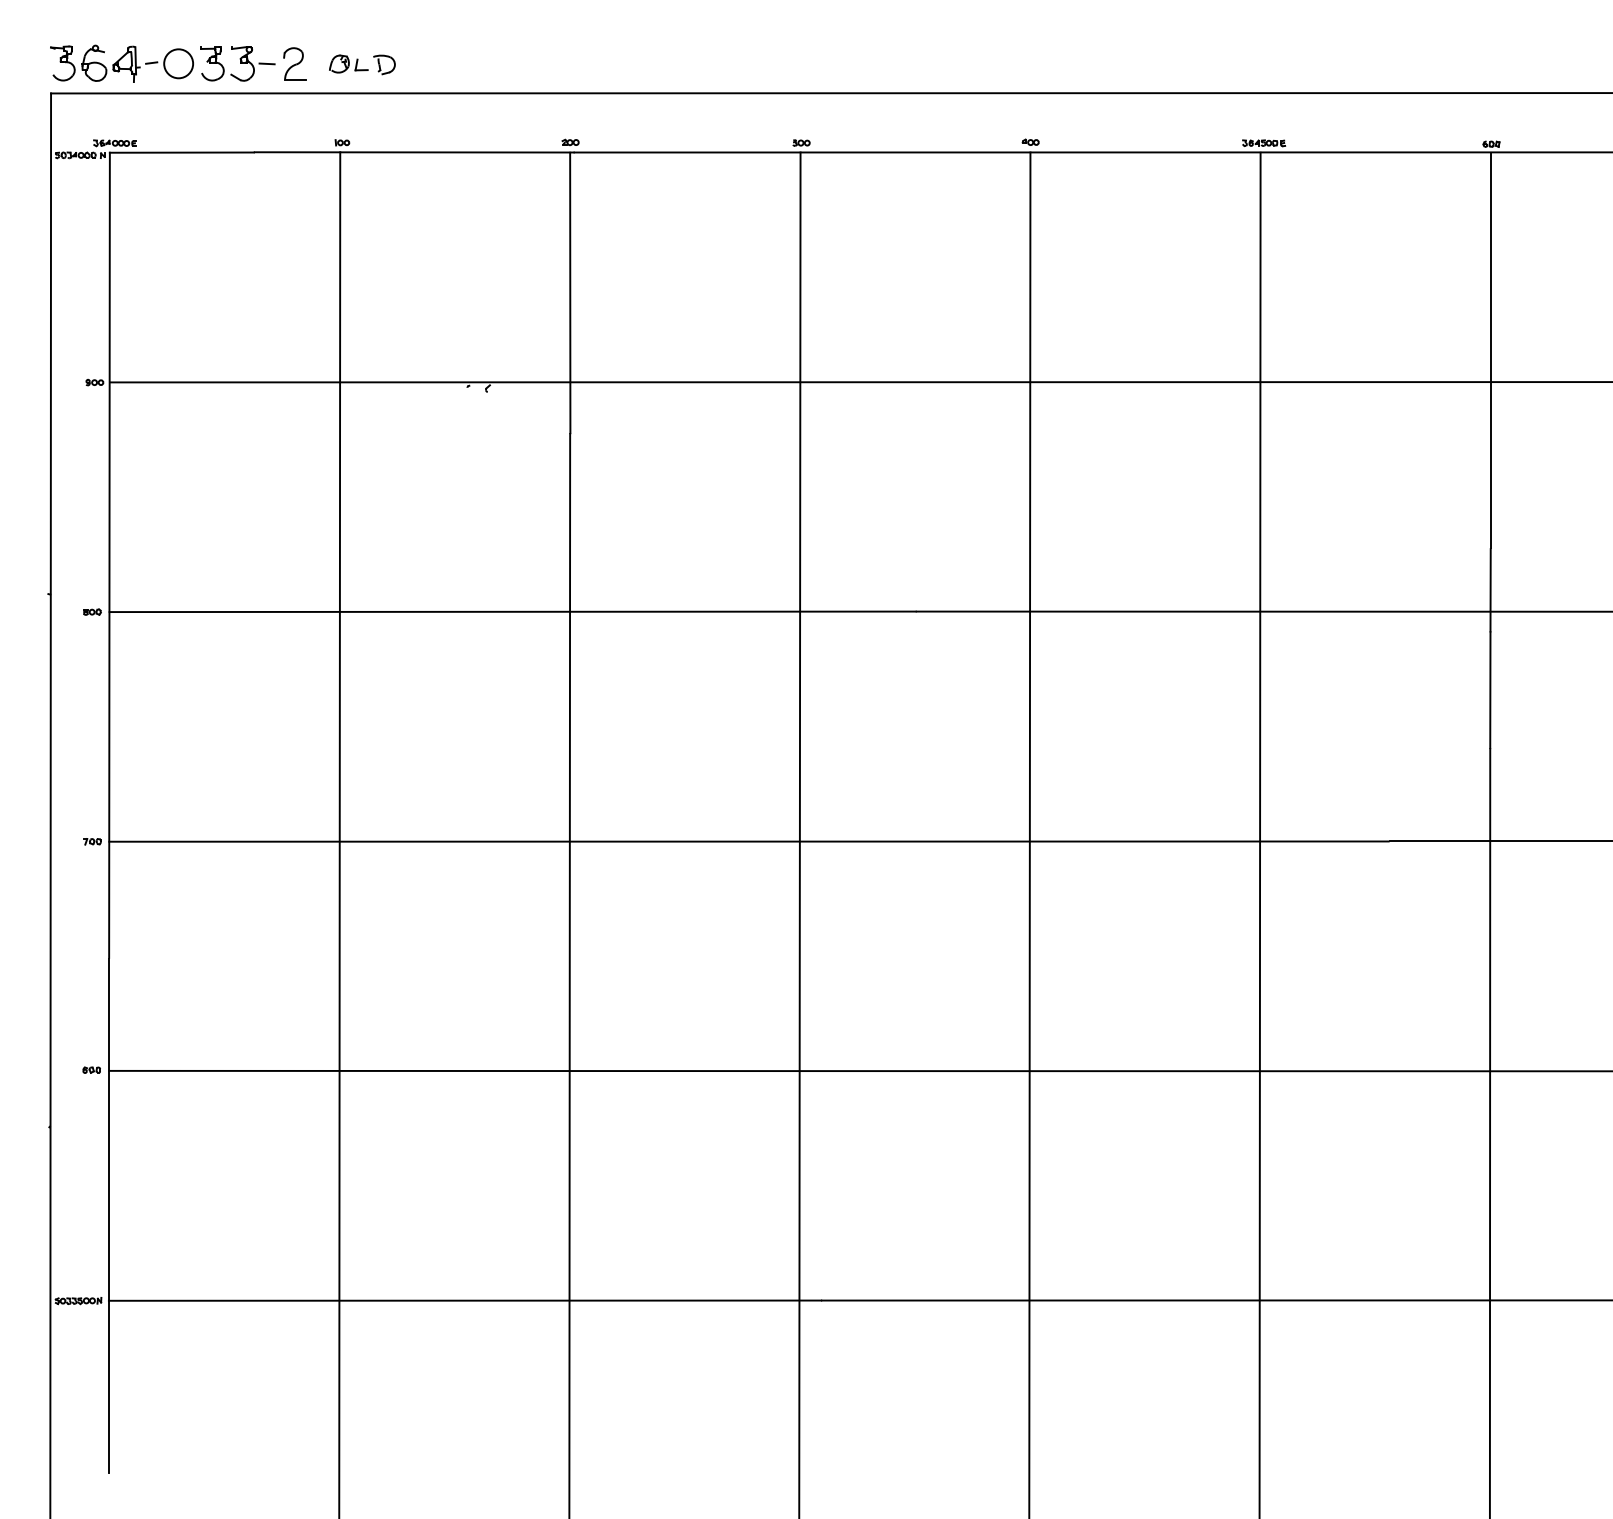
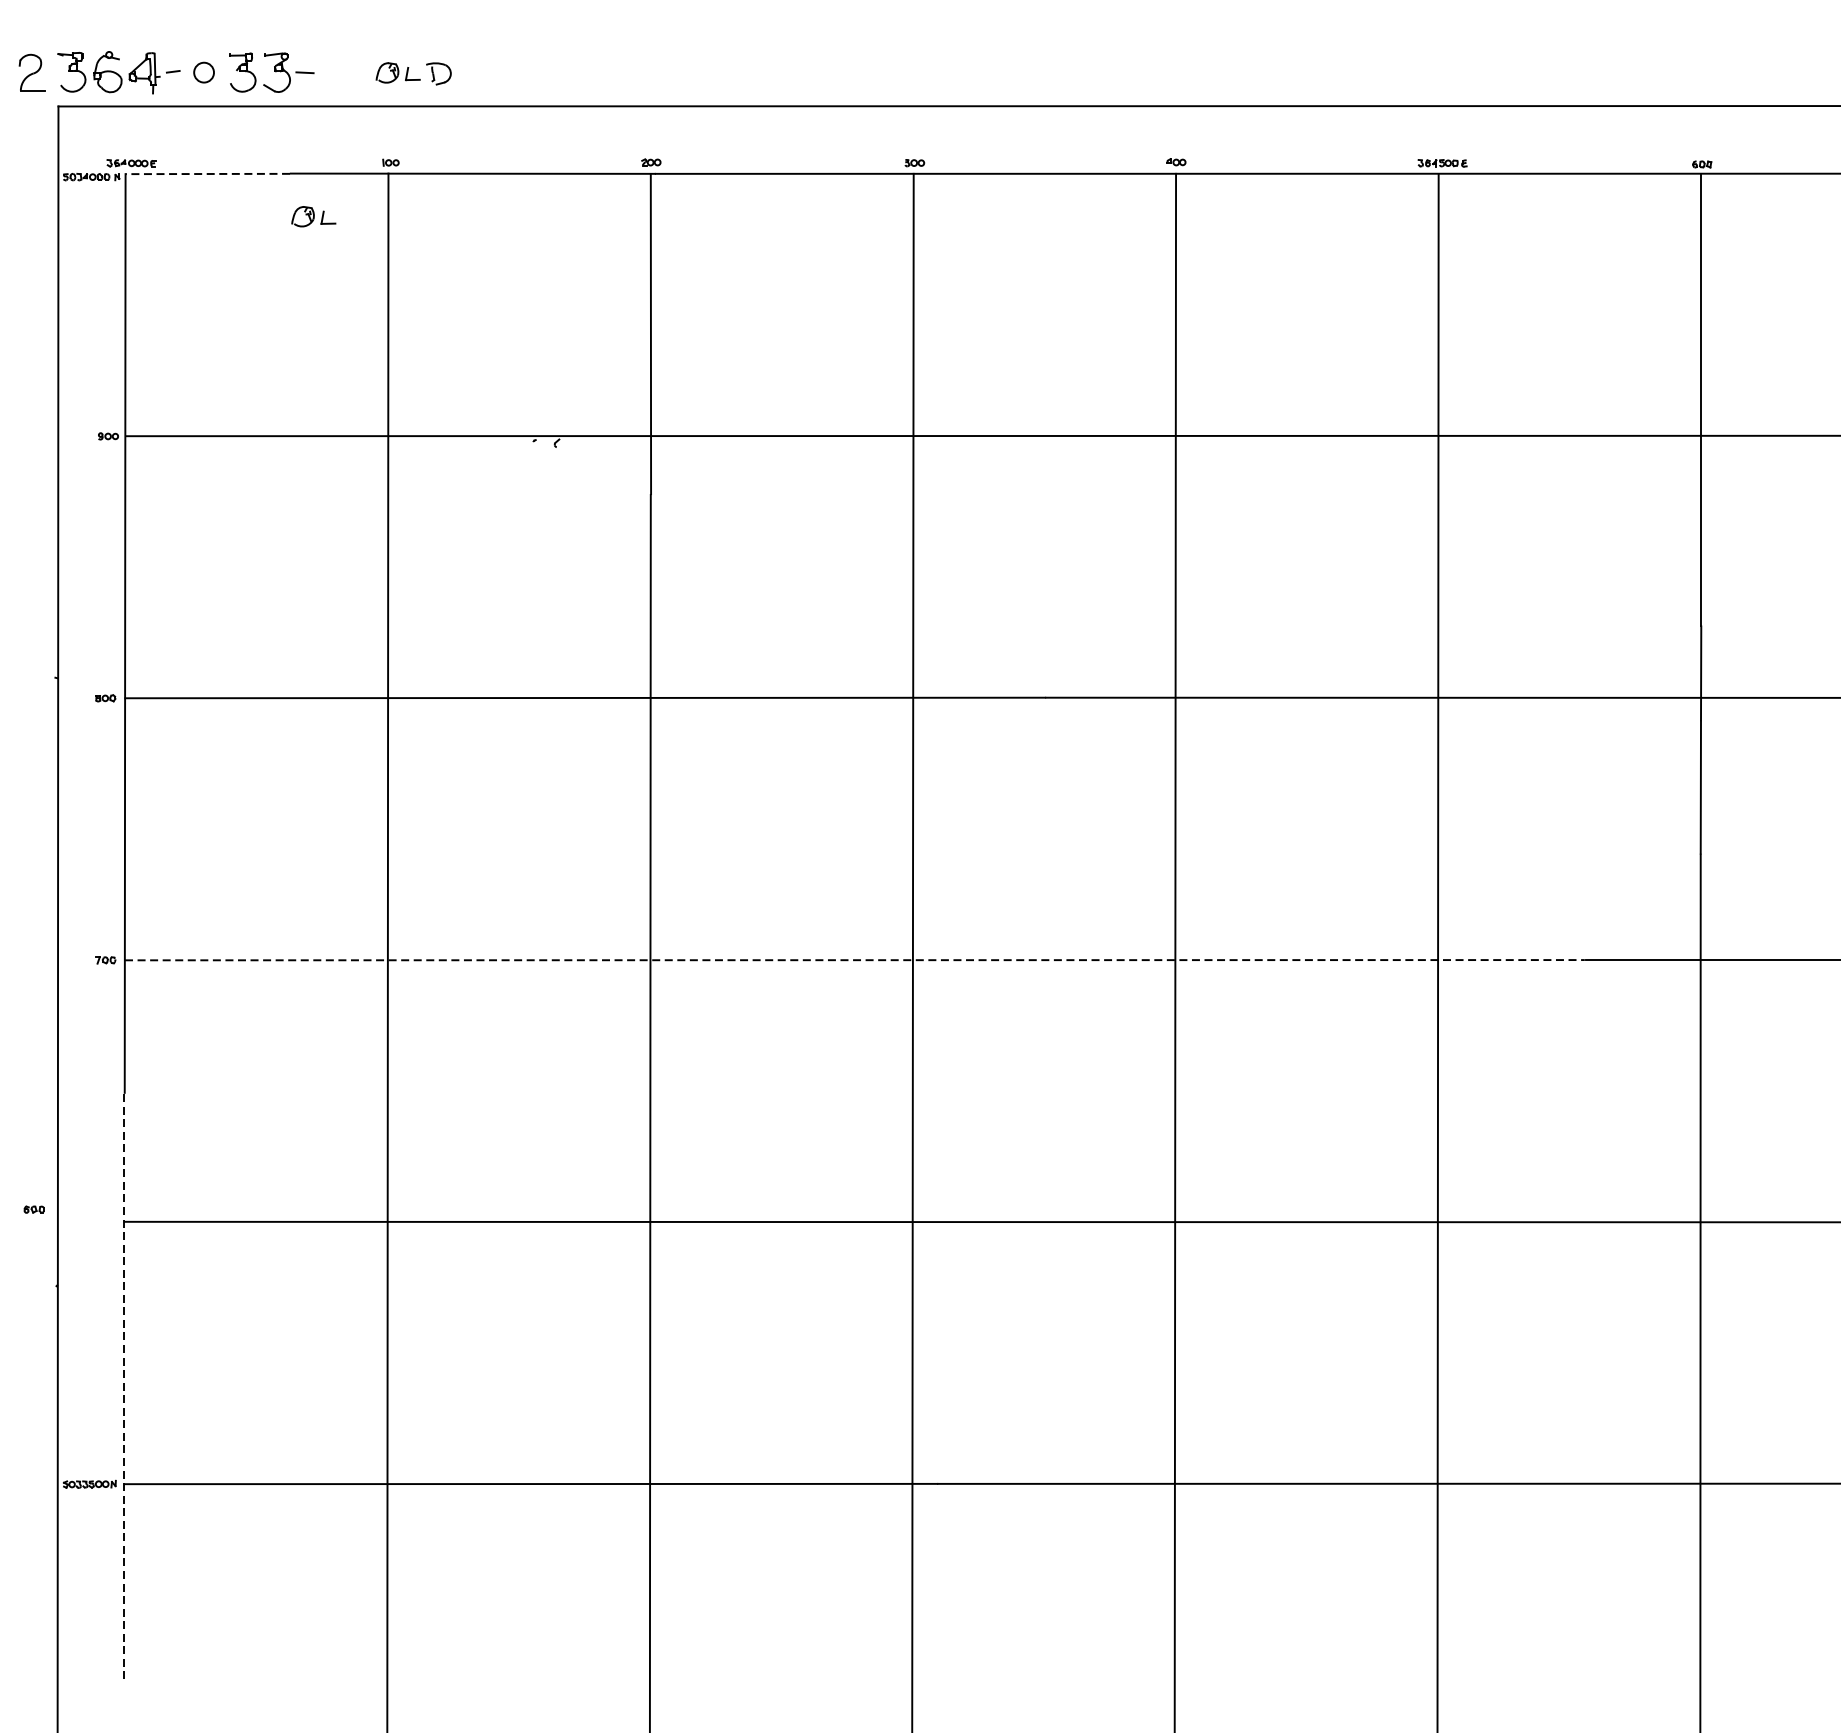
circle: (178, 63) -> (203, 72), size x0.6
part: (294, 63) -> (31, 72), moved
line: (181, 152) -> (207, 173), solid -> dashed
part: (274, 189) -> (313, 216), added
line: (749, 841) -> (855, 960), solid -> dashed
part: (91, 1069) -> (33, 1208), moved
line: (108, 1216) -> (124, 1387), solid -> dashed

